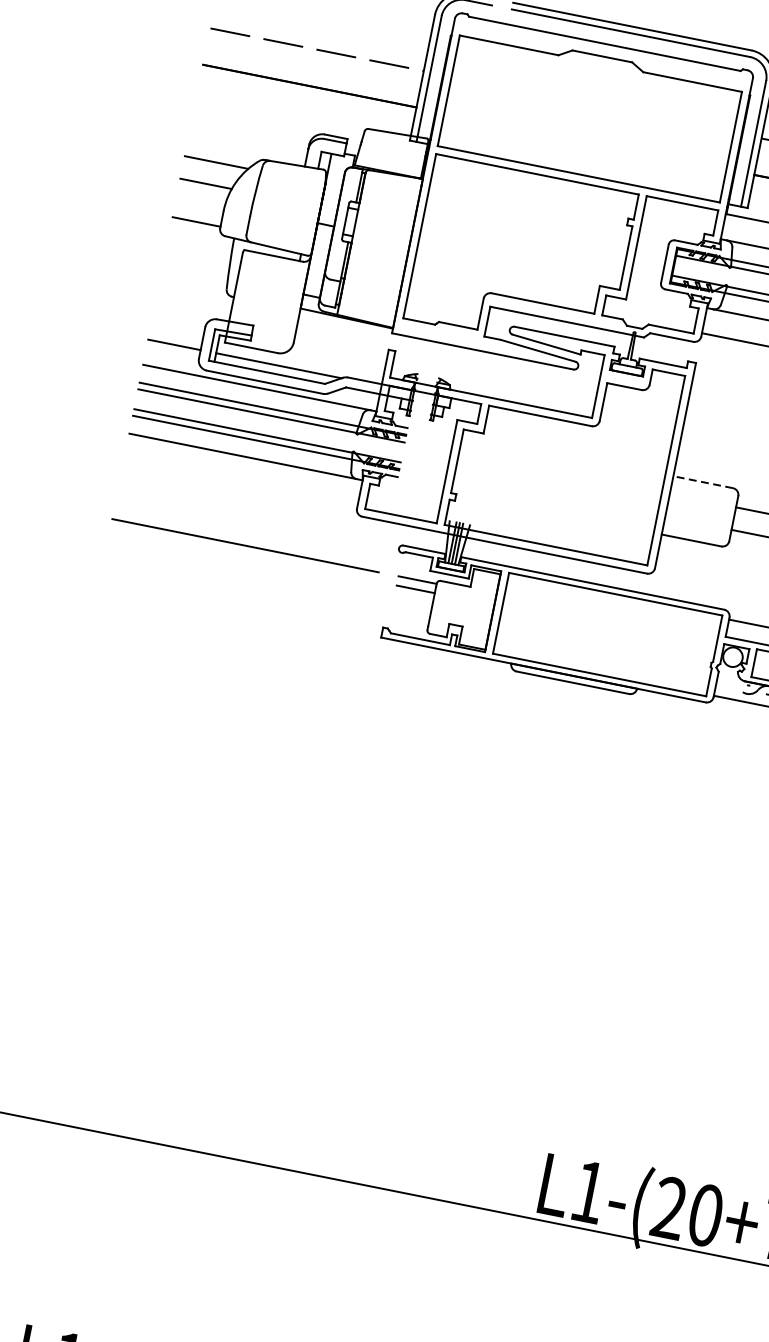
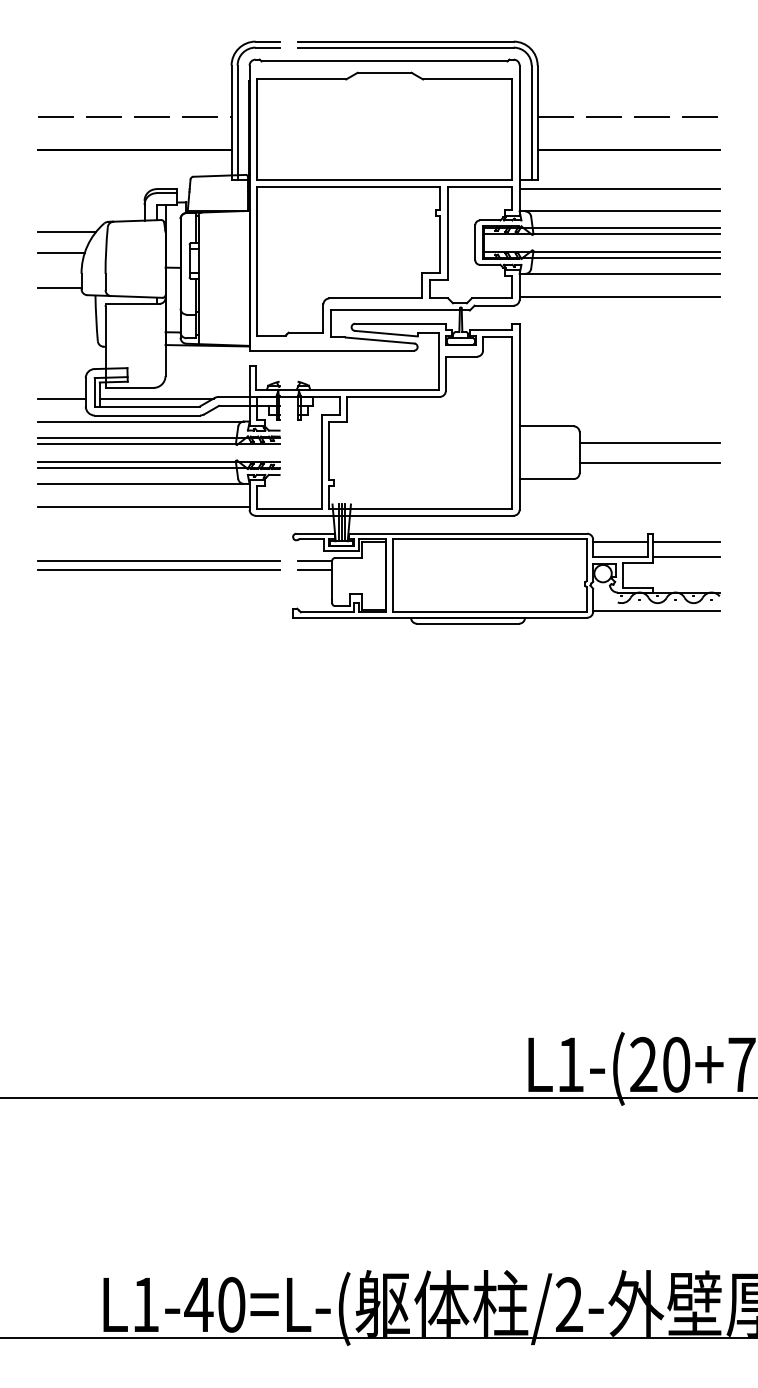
line: (240, 481) -> (143, 506), added
line: (702, 482) -> (546, 426), dashed -> solid
line: (243, 554) -> (158, 569), added

